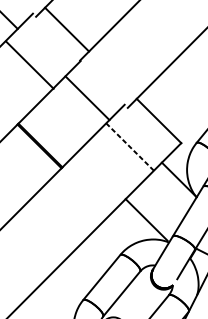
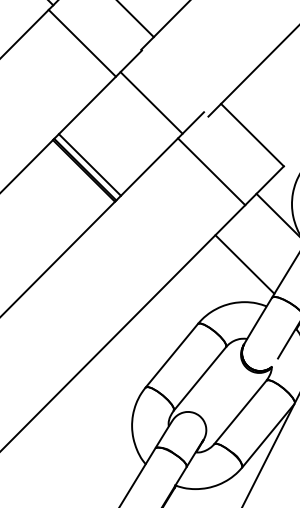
line: (29, 64) -> (81, 42), moved
line: (43, 141) -> (89, 164), added
line: (129, 146) -> (211, 171), dashed -> solid
line: (146, 219) -> (244, 264), moved

